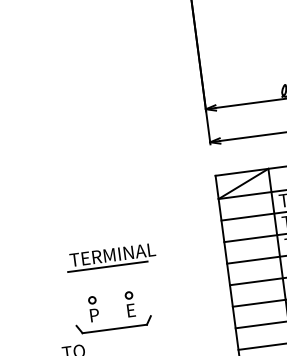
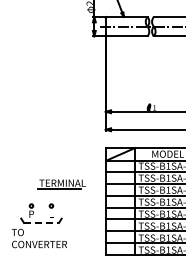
part: (111, 257) -> (61, 184), moved
line: (114, 328) -> (41, 222), solid -> dashed

